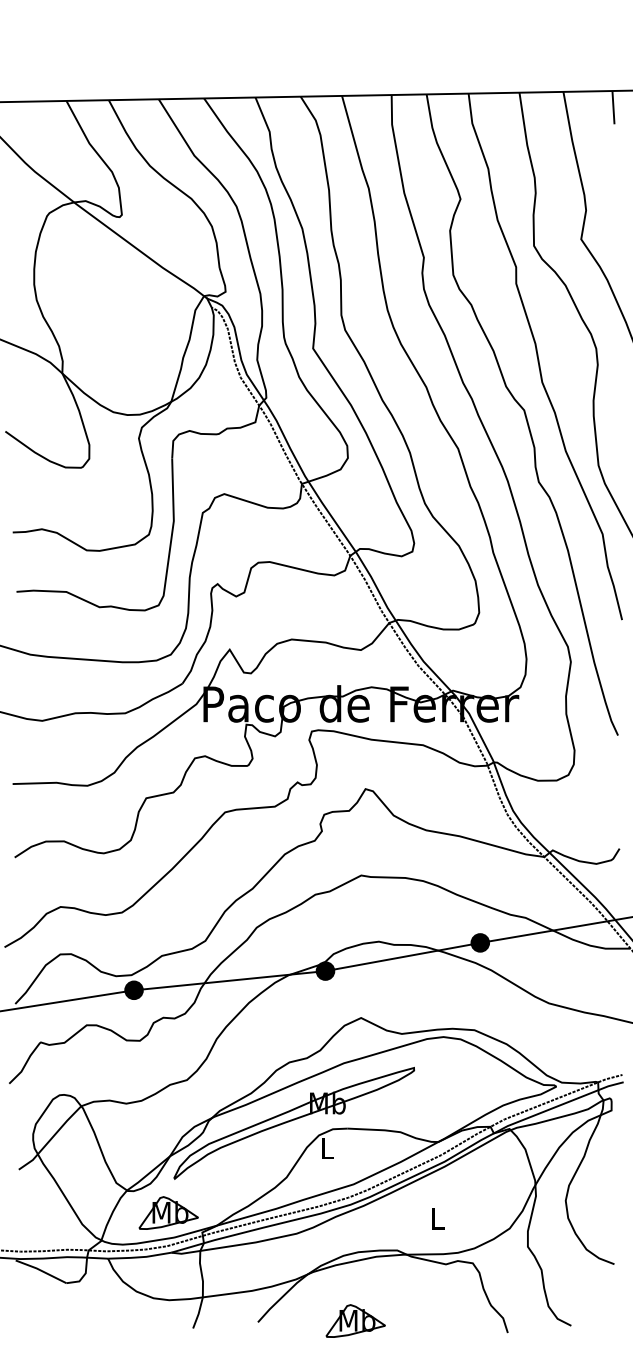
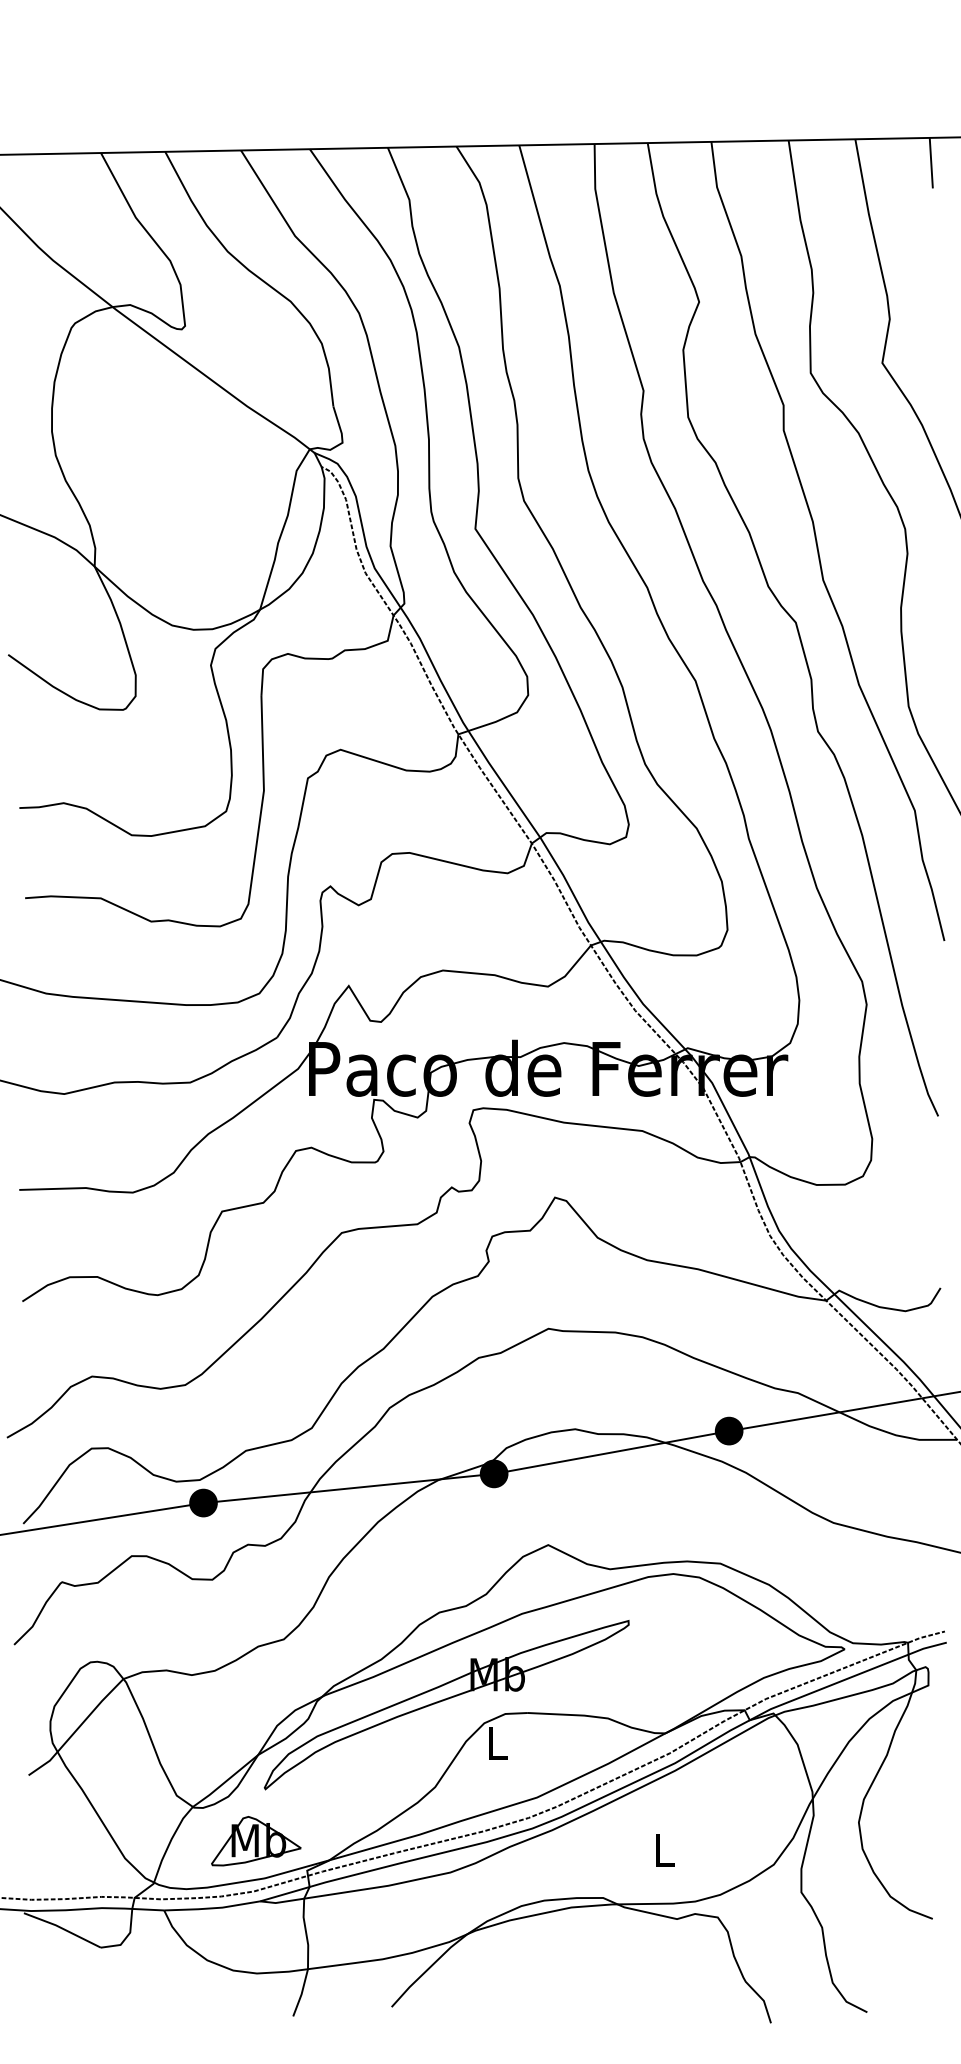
part: (355, 1320) -> (539, 2004), removed

